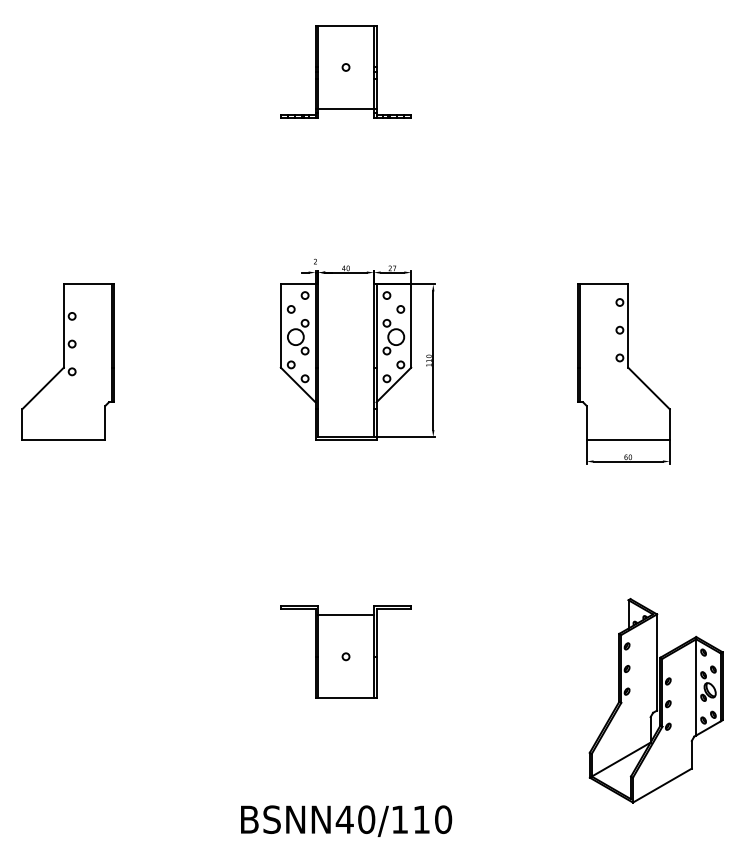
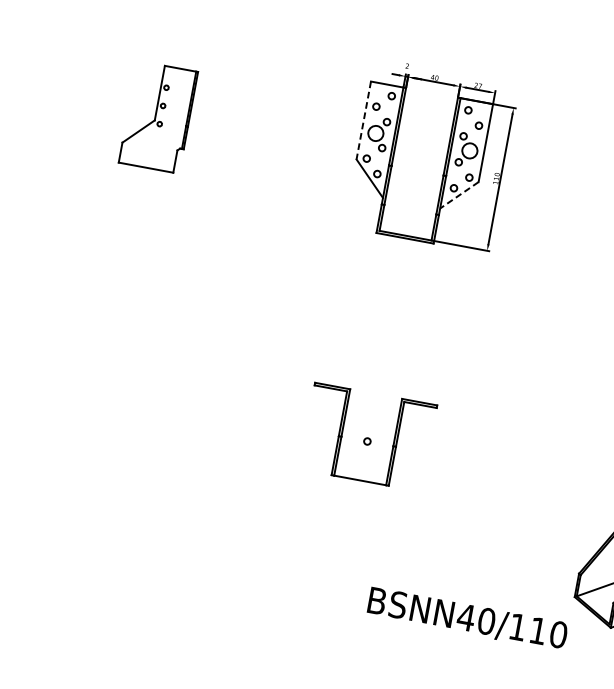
line: (280, 326) -> (363, 120), solid -> dashed
part: (67, 361) -> (157, 116), size x0.7
line: (393, 385) -> (458, 195), solid -> dashed
line: (345, 615) -> (374, 402), removed
text: (346, 820) -> (467, 618), moved

